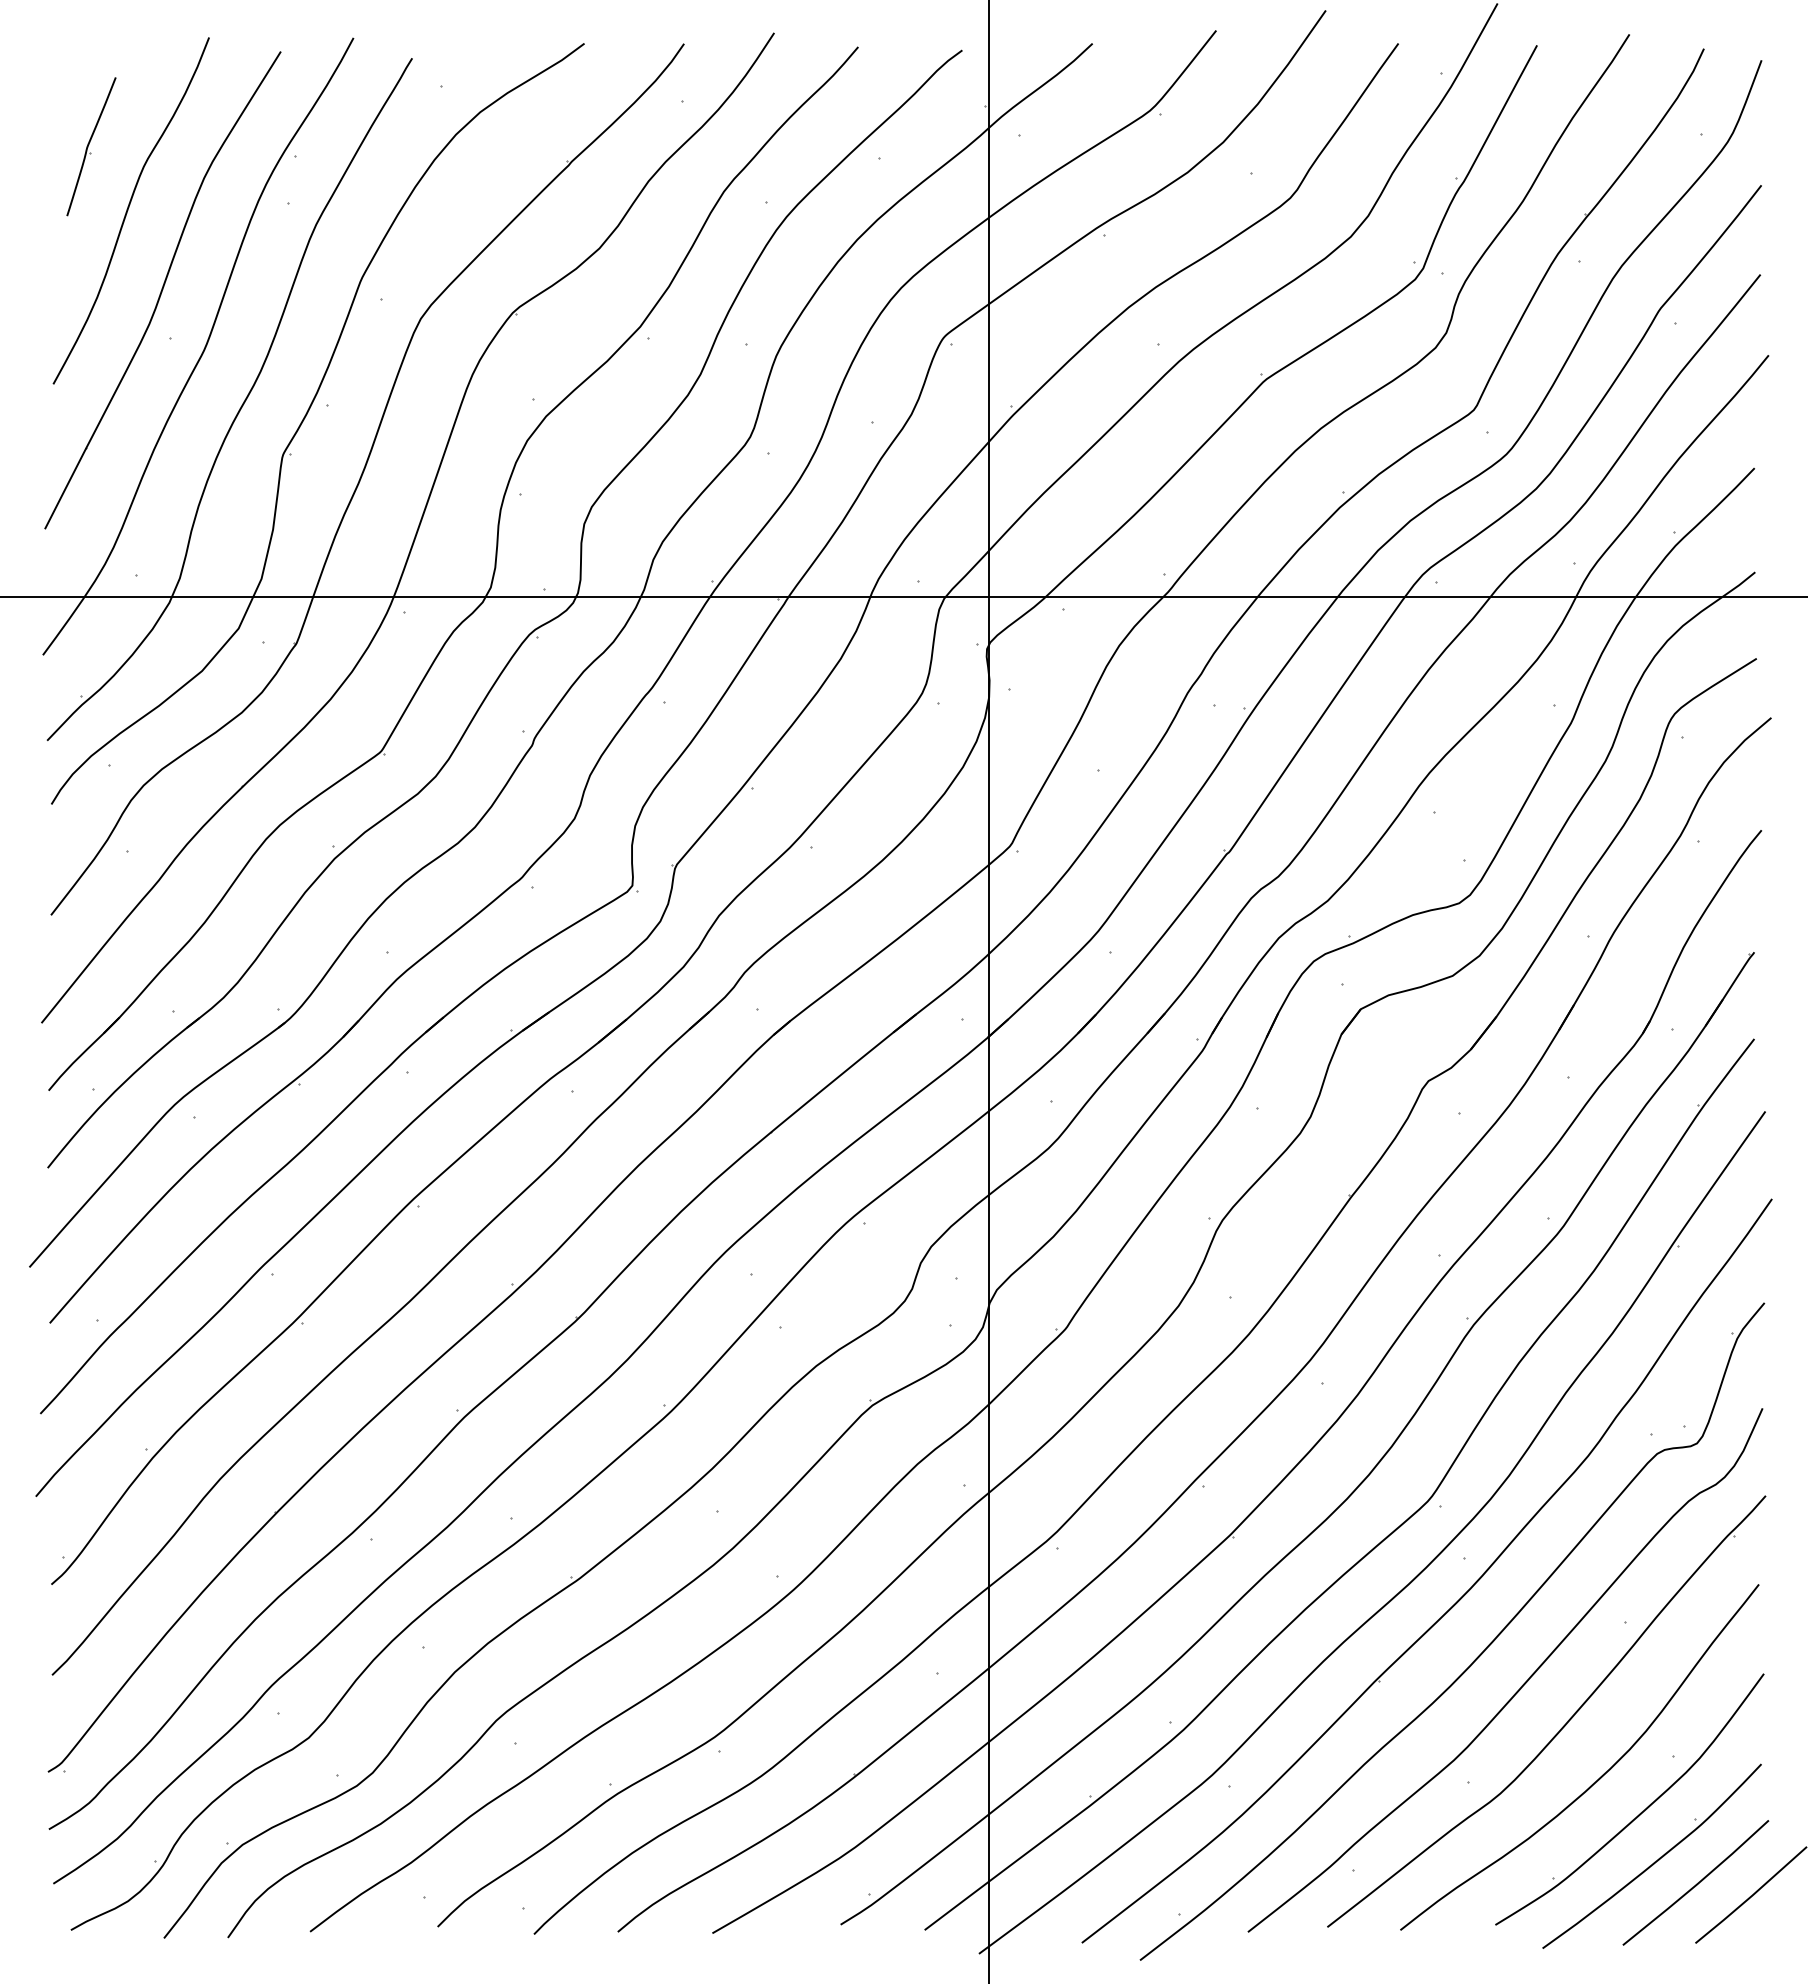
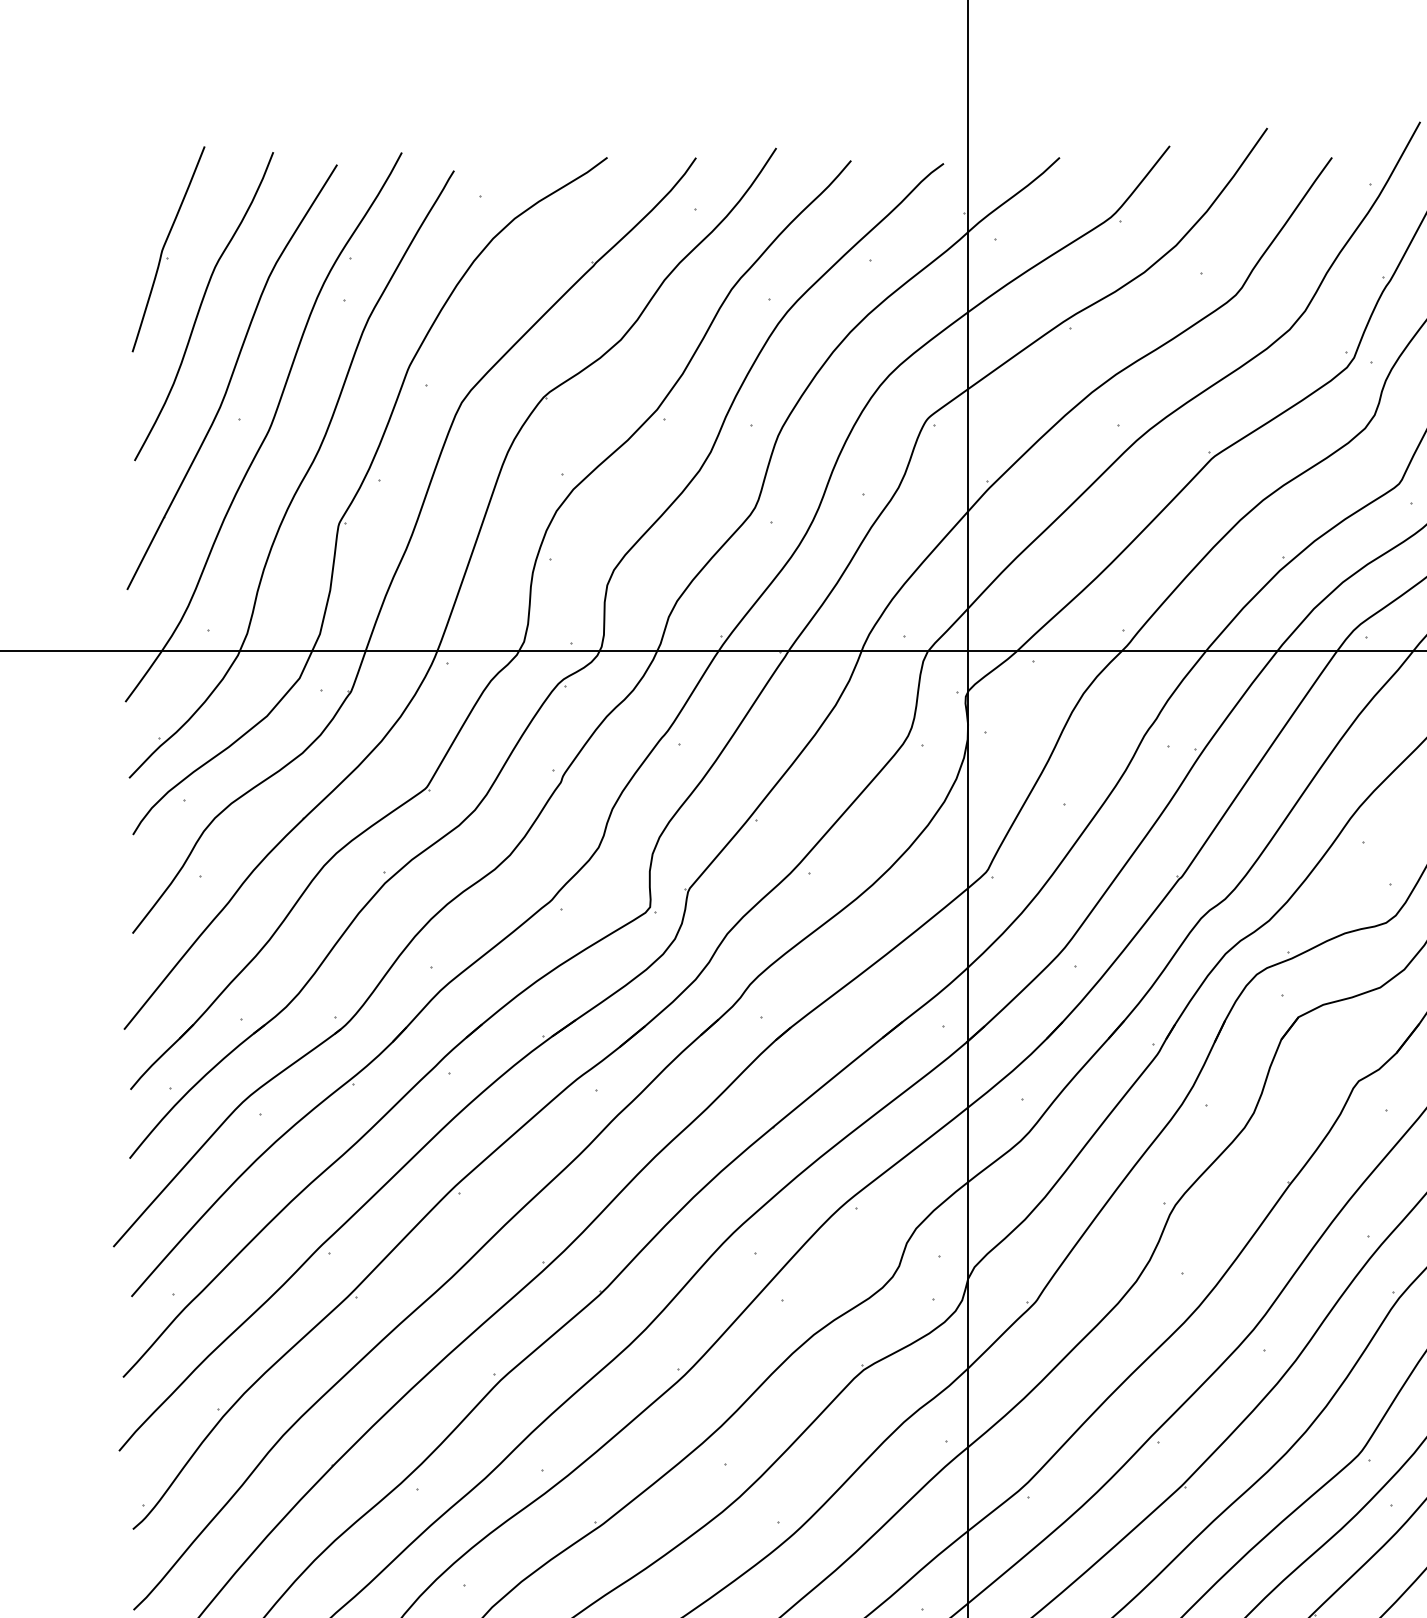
part: (91, 146) -> (168, 249), size x1.67

